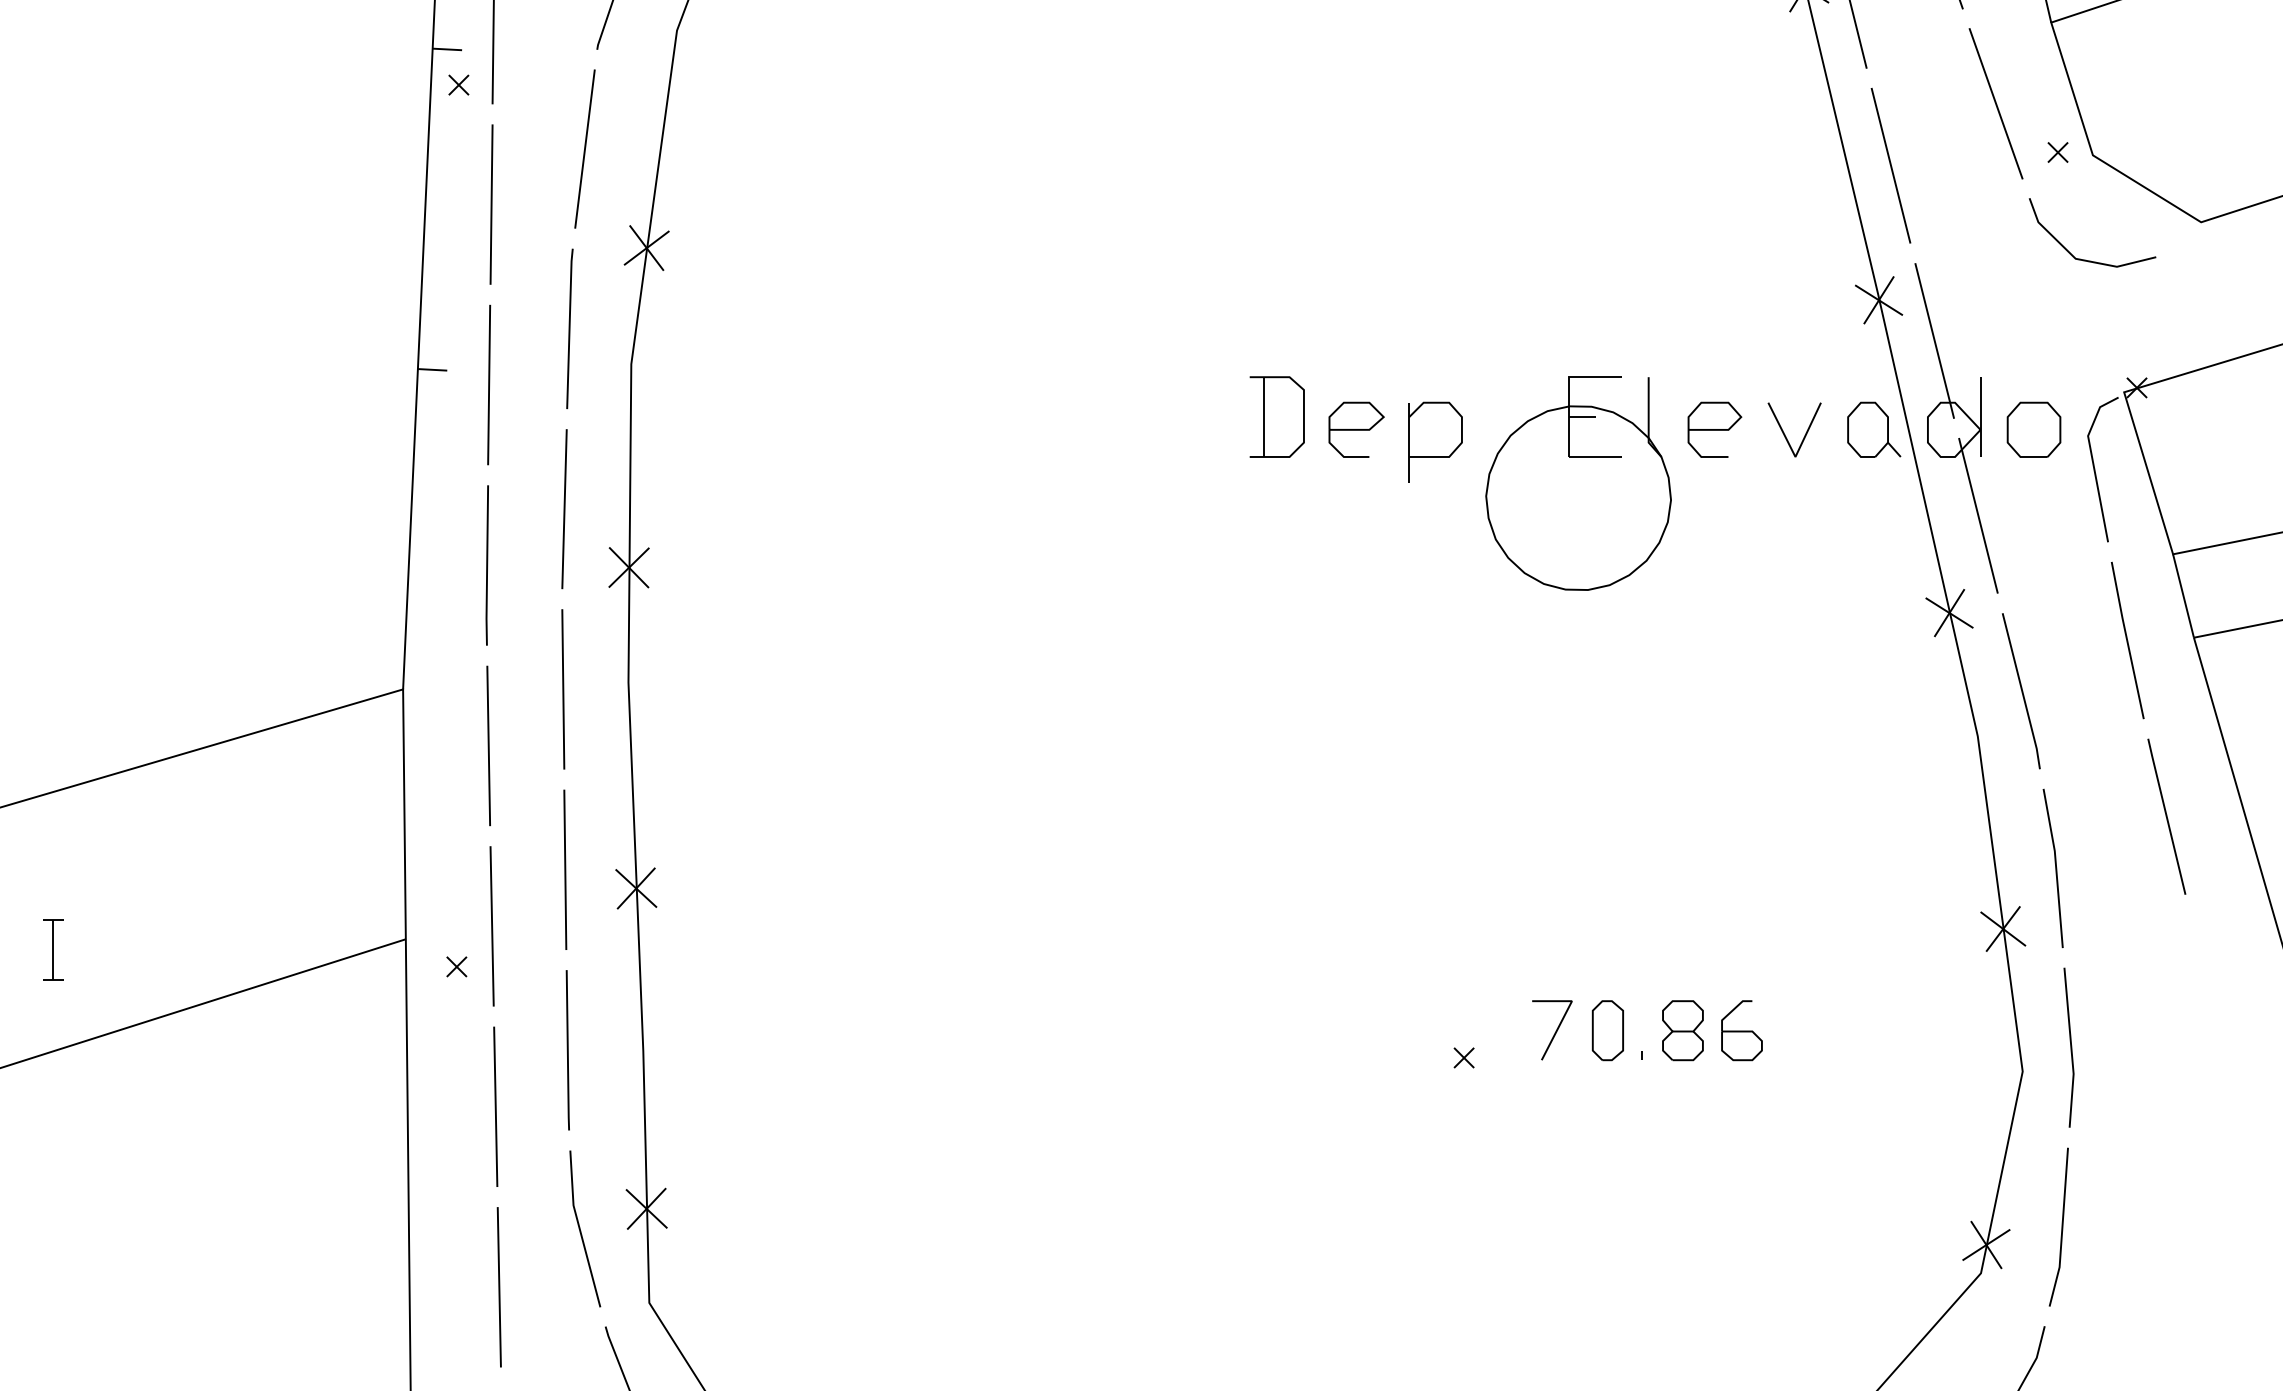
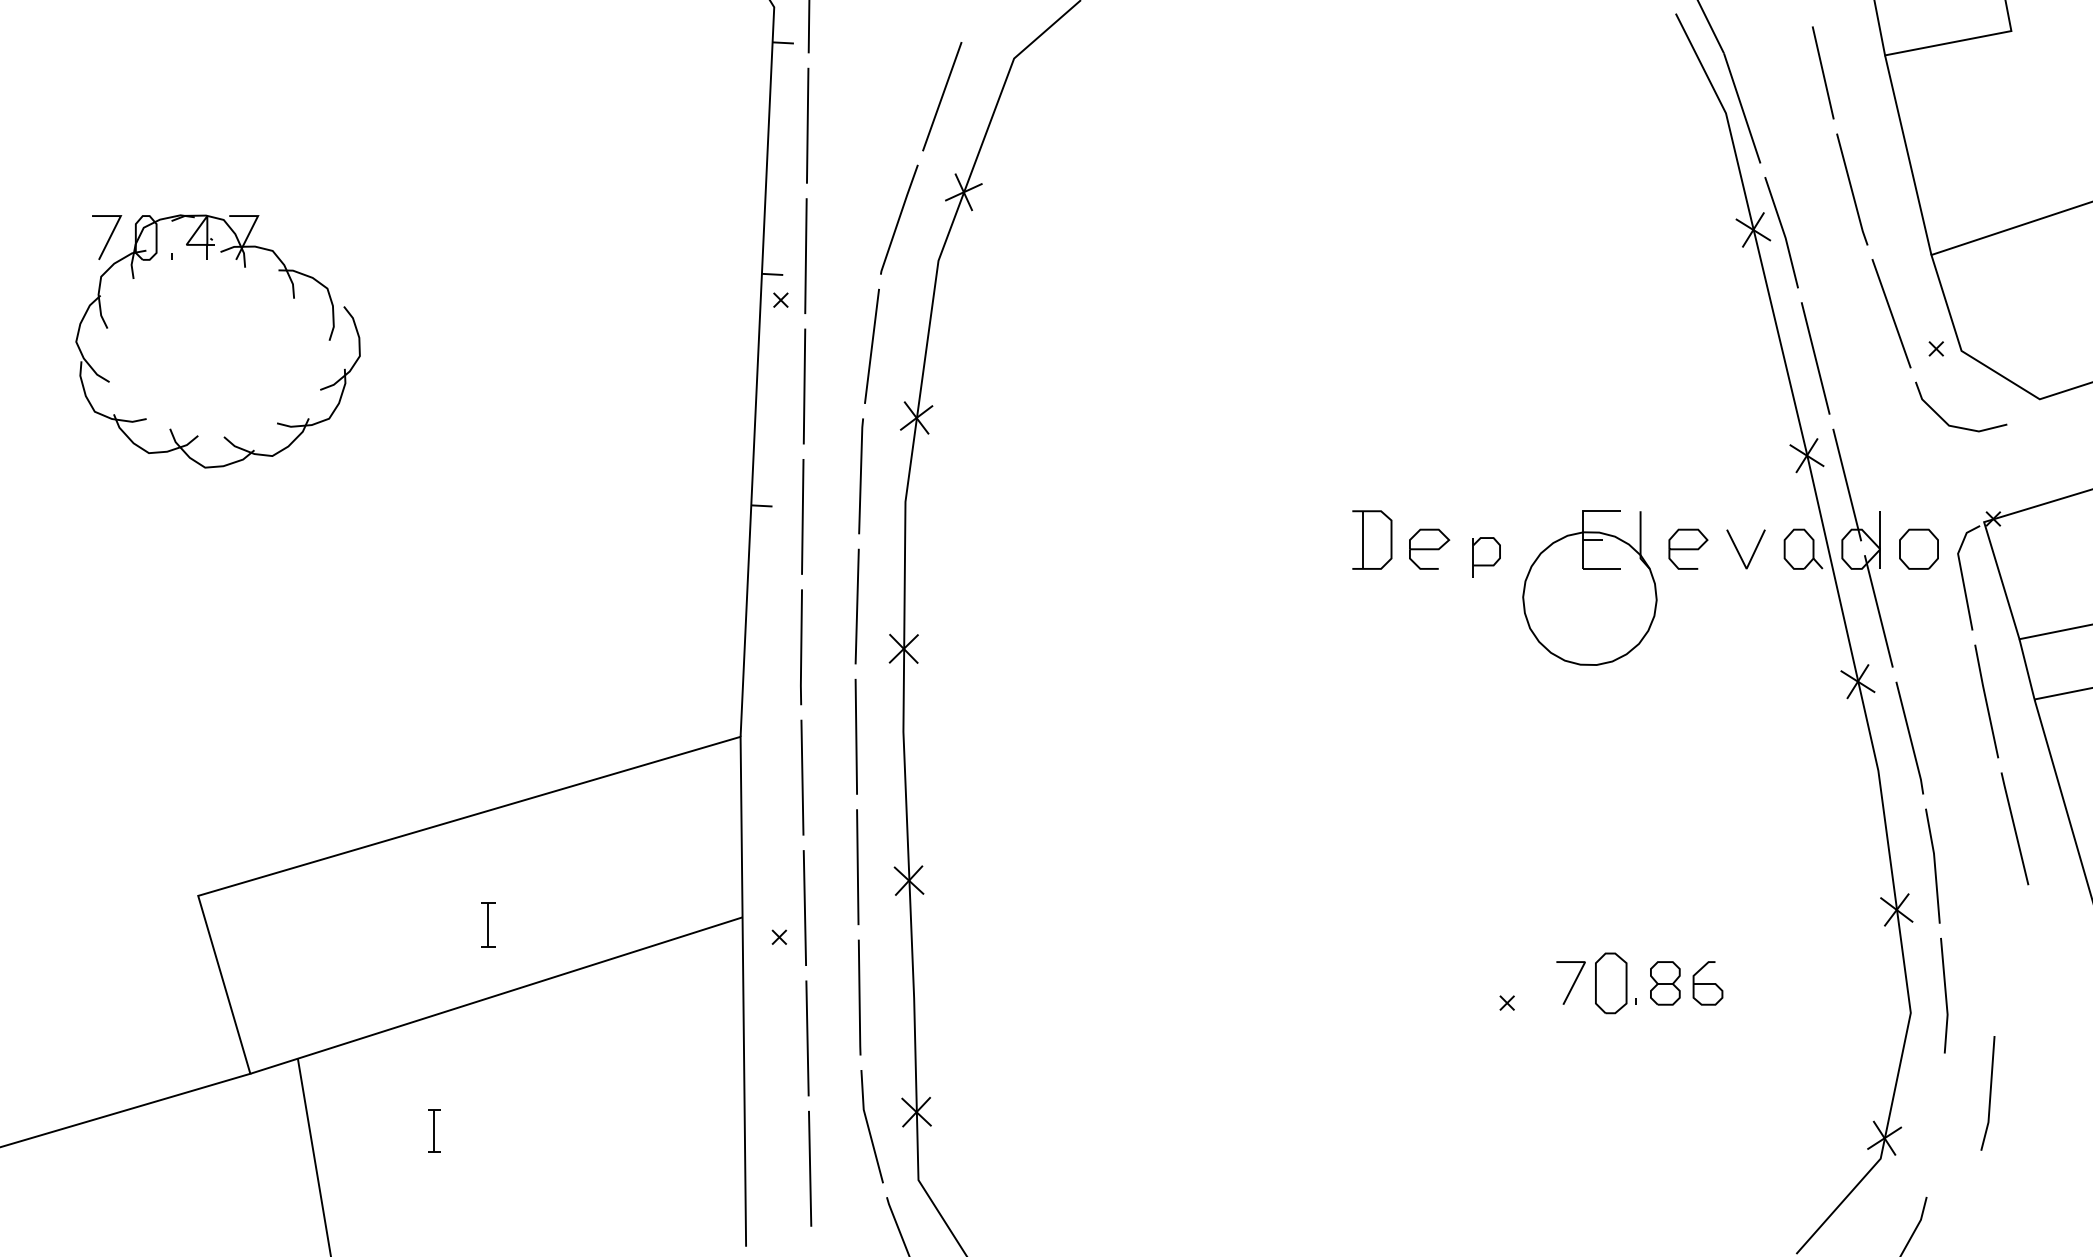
part: (1435, 441) -> (1486, 557), size x0.7
part: (1607, 1030) -> (1610, 983), size x1.4
line: (2061, 1227) -> (1989, 1093), moved

